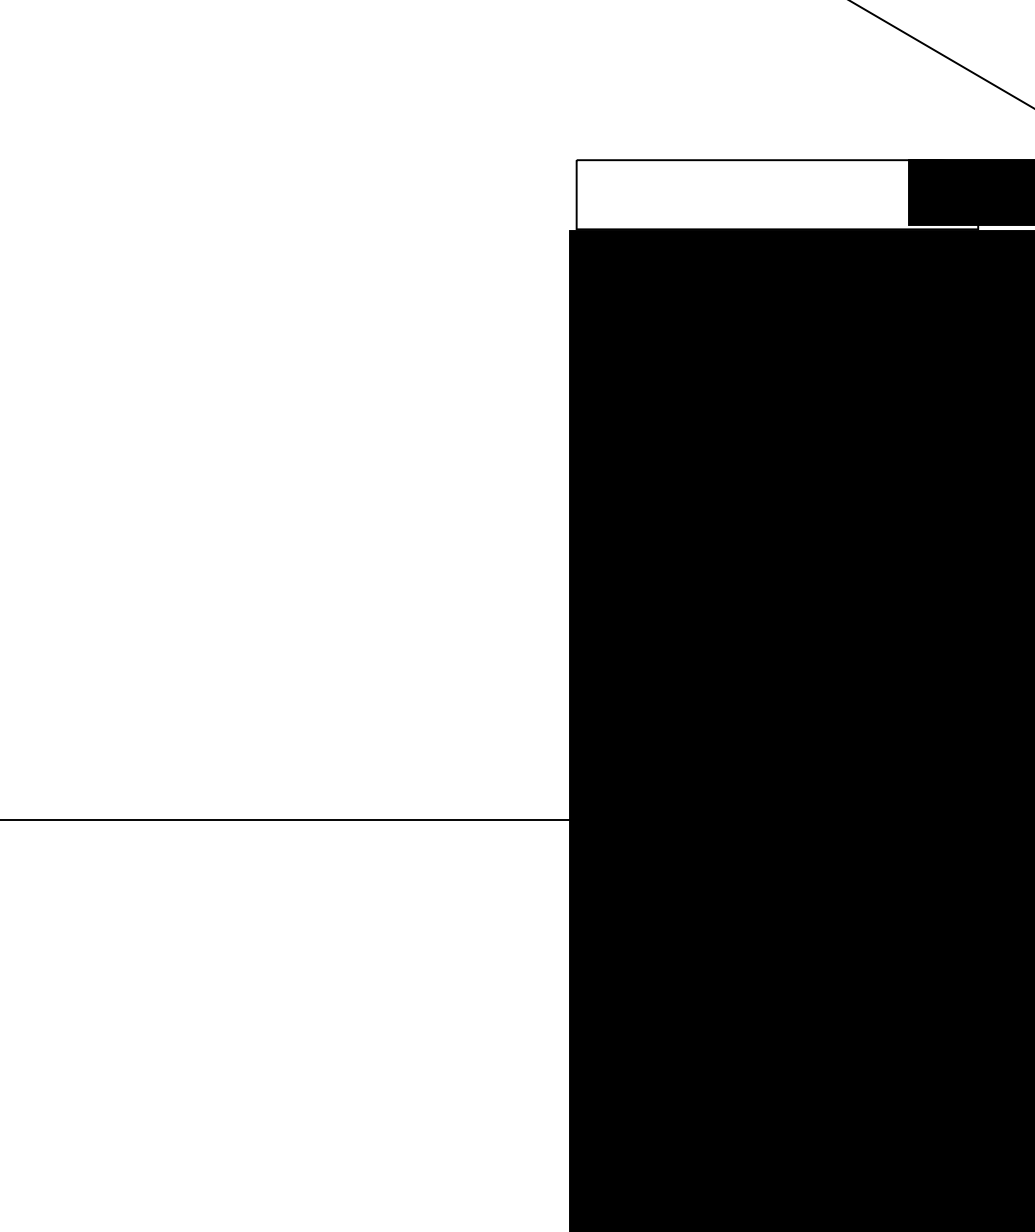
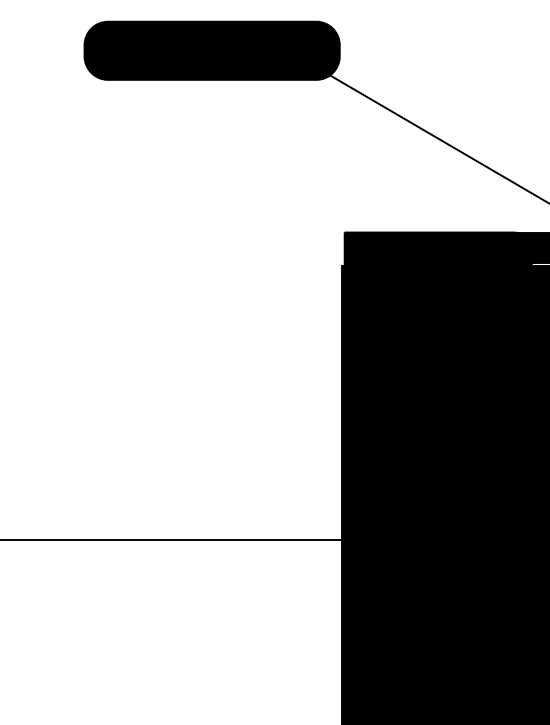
fill: (775, 194) -> (437, 248), added

